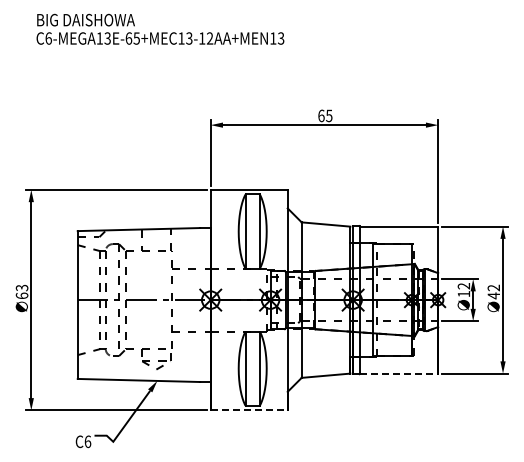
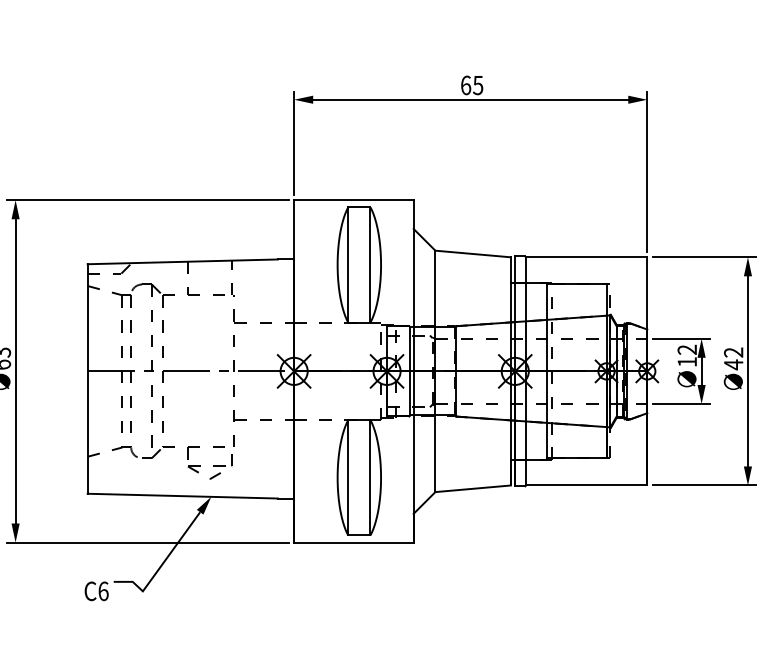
line: (399, 373) -> (587, 485), dashed -> solid
line: (249, 410) -> (354, 542), dashed -> solid

